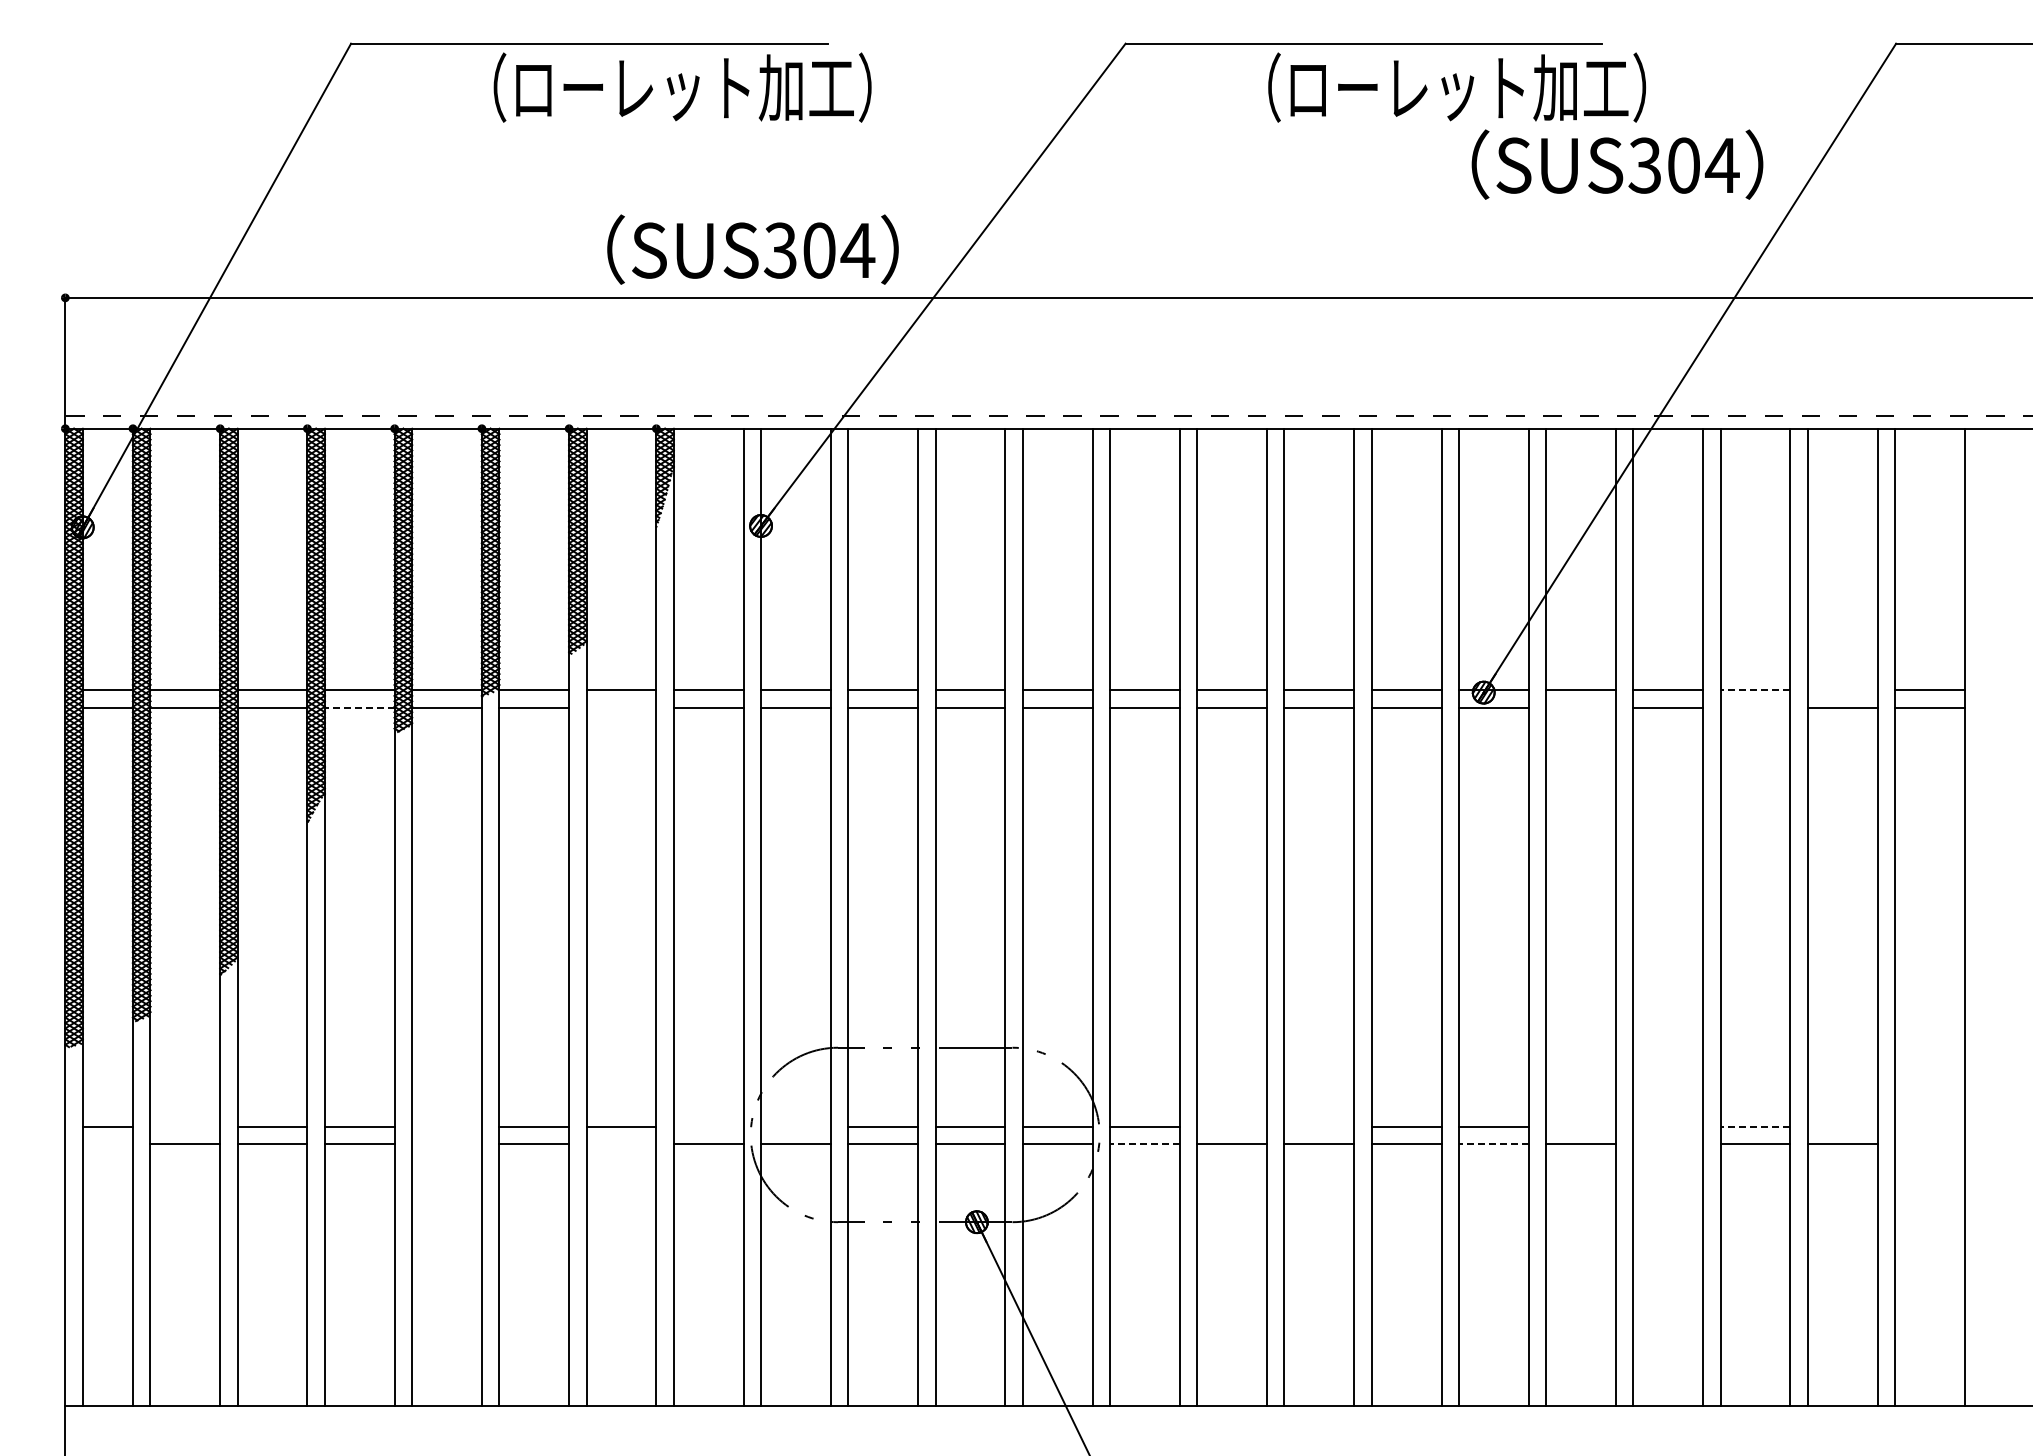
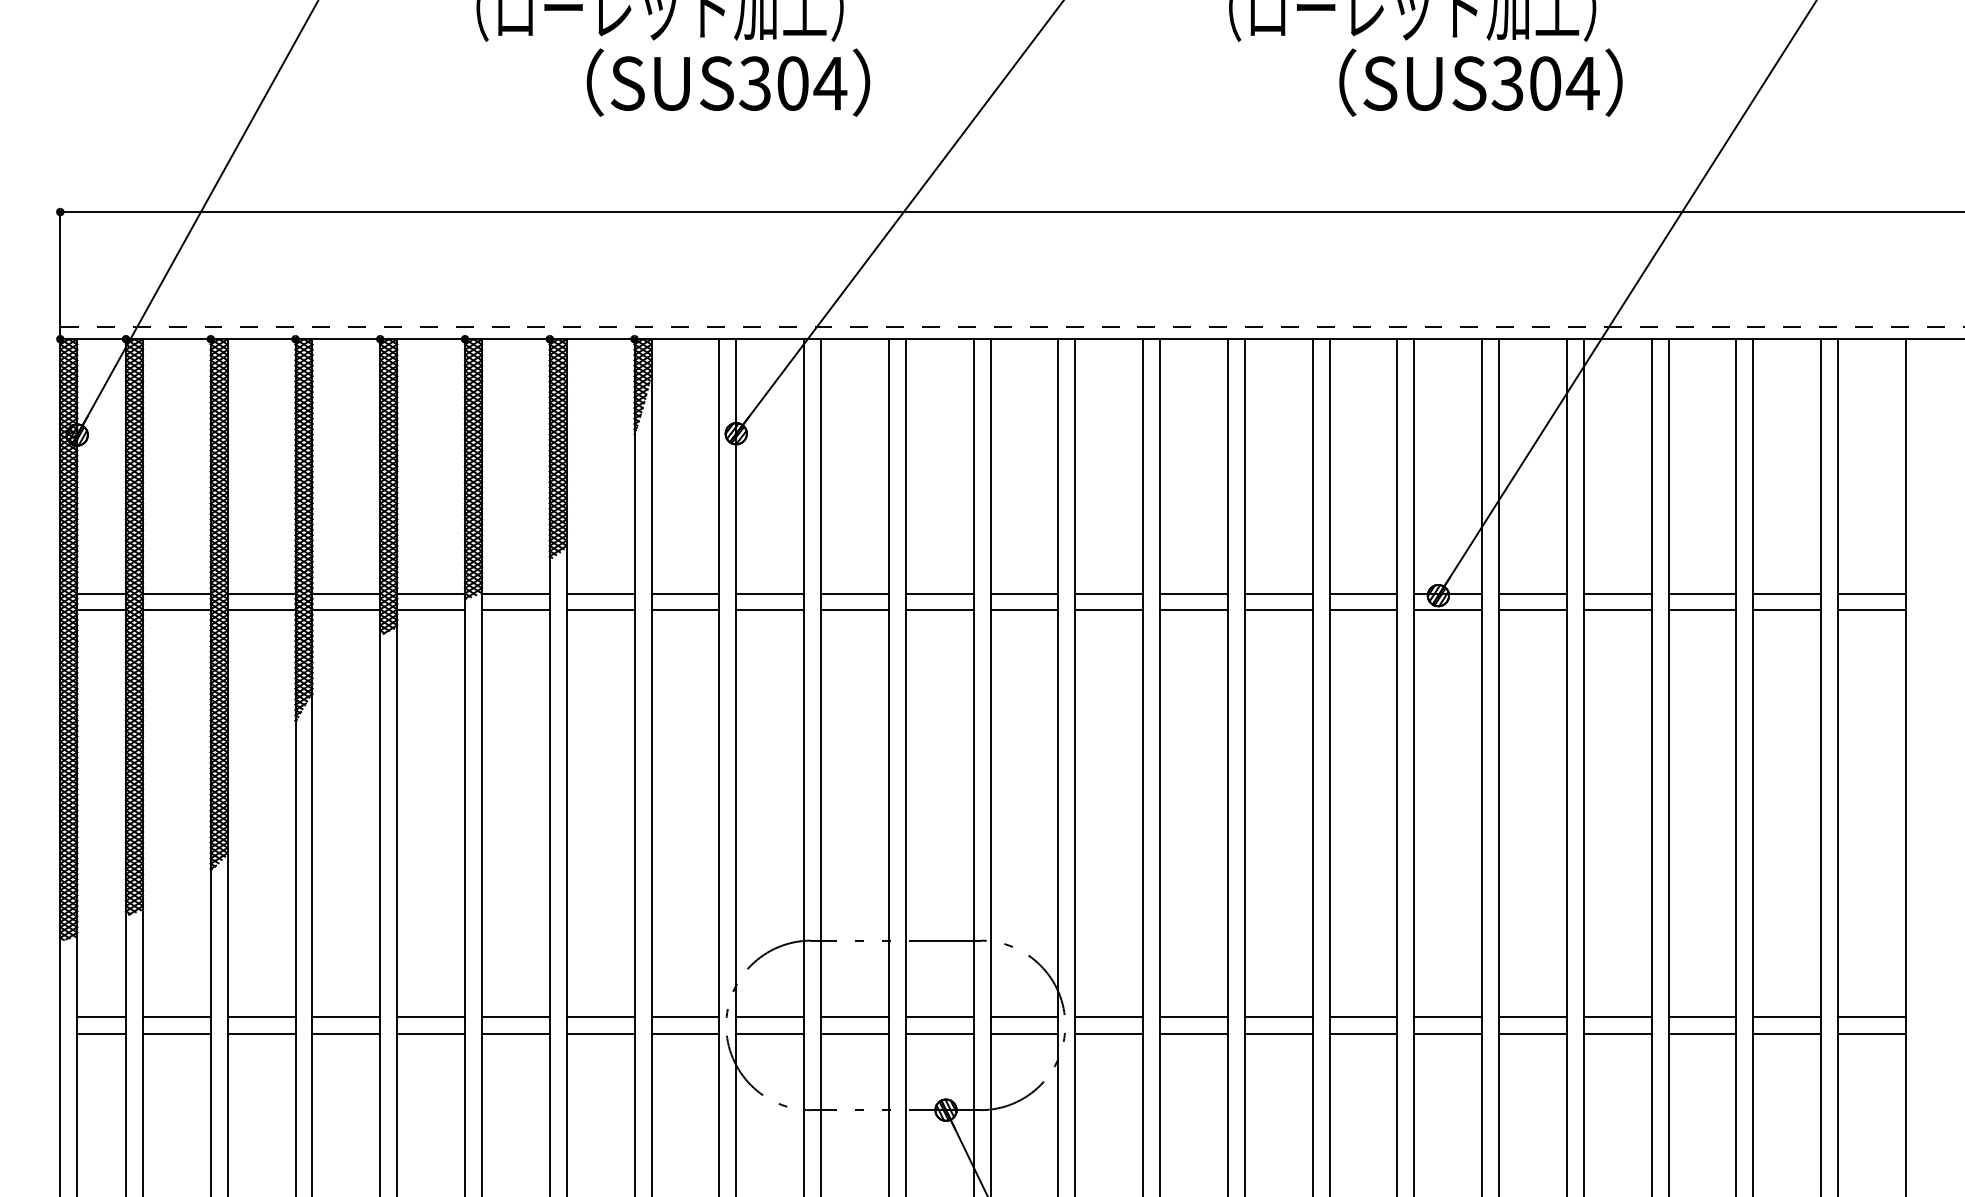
text: (1617, 164) -> (1480, 82), moved
text: (752, 249) -> (727, 82), moved
line: (1755, 690) -> (1702, 593), dashed -> solid
line: (1842, 690) -> (1787, 593), added
line: (359, 707) -> (346, 610), dashed -> solid
line: (621, 707) -> (600, 610), added
line: (1580, 707) -> (1532, 610), added
line: (1755, 707) -> (1702, 610), added
line: (185, 1126) -> (177, 1017), added
line: (446, 1126) -> (430, 1017), added
line: (708, 1126) -> (685, 1017), added
line: (795, 1126) -> (769, 1017), added
line: (1232, 1126) -> (1194, 1017), added
line: (1319, 1126) -> (1278, 1017), added
line: (1580, 1126) -> (1532, 1017), added
line: (1668, 1126) -> (1617, 1017), added
line: (1755, 1126) -> (1702, 1017), dashed -> solid
line: (1842, 1126) -> (1787, 1017), added
line: (1929, 1126) -> (1871, 1017), added
line: (107, 1144) -> (101, 1034), added
line: (446, 1144) -> (430, 1034), added
line: (621, 1144) -> (600, 1034), added
line: (1144, 1144) -> (1108, 1034), dashed -> solid
line: (1493, 1144) -> (1447, 1034), dashed -> solid
line: (1668, 1144) -> (1617, 1034), added
line: (1929, 1144) -> (1871, 1034), added

